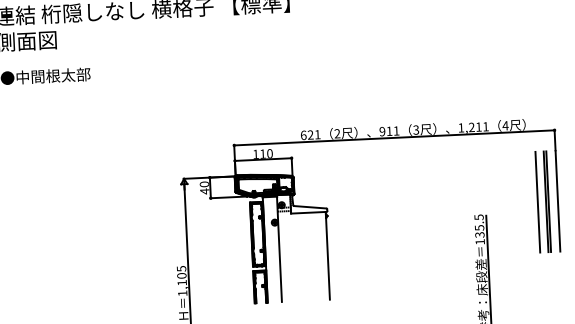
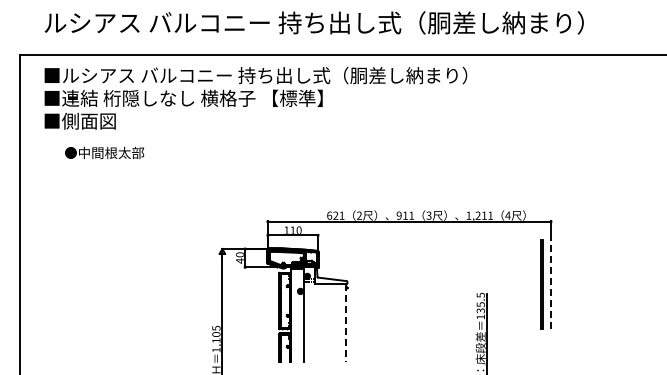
line: (558, 200) -> (551, 283), solid -> dashed
line: (538, 201) -> (533, 283), removed
line: (327, 255) -> (345, 322), solid -> dashed

